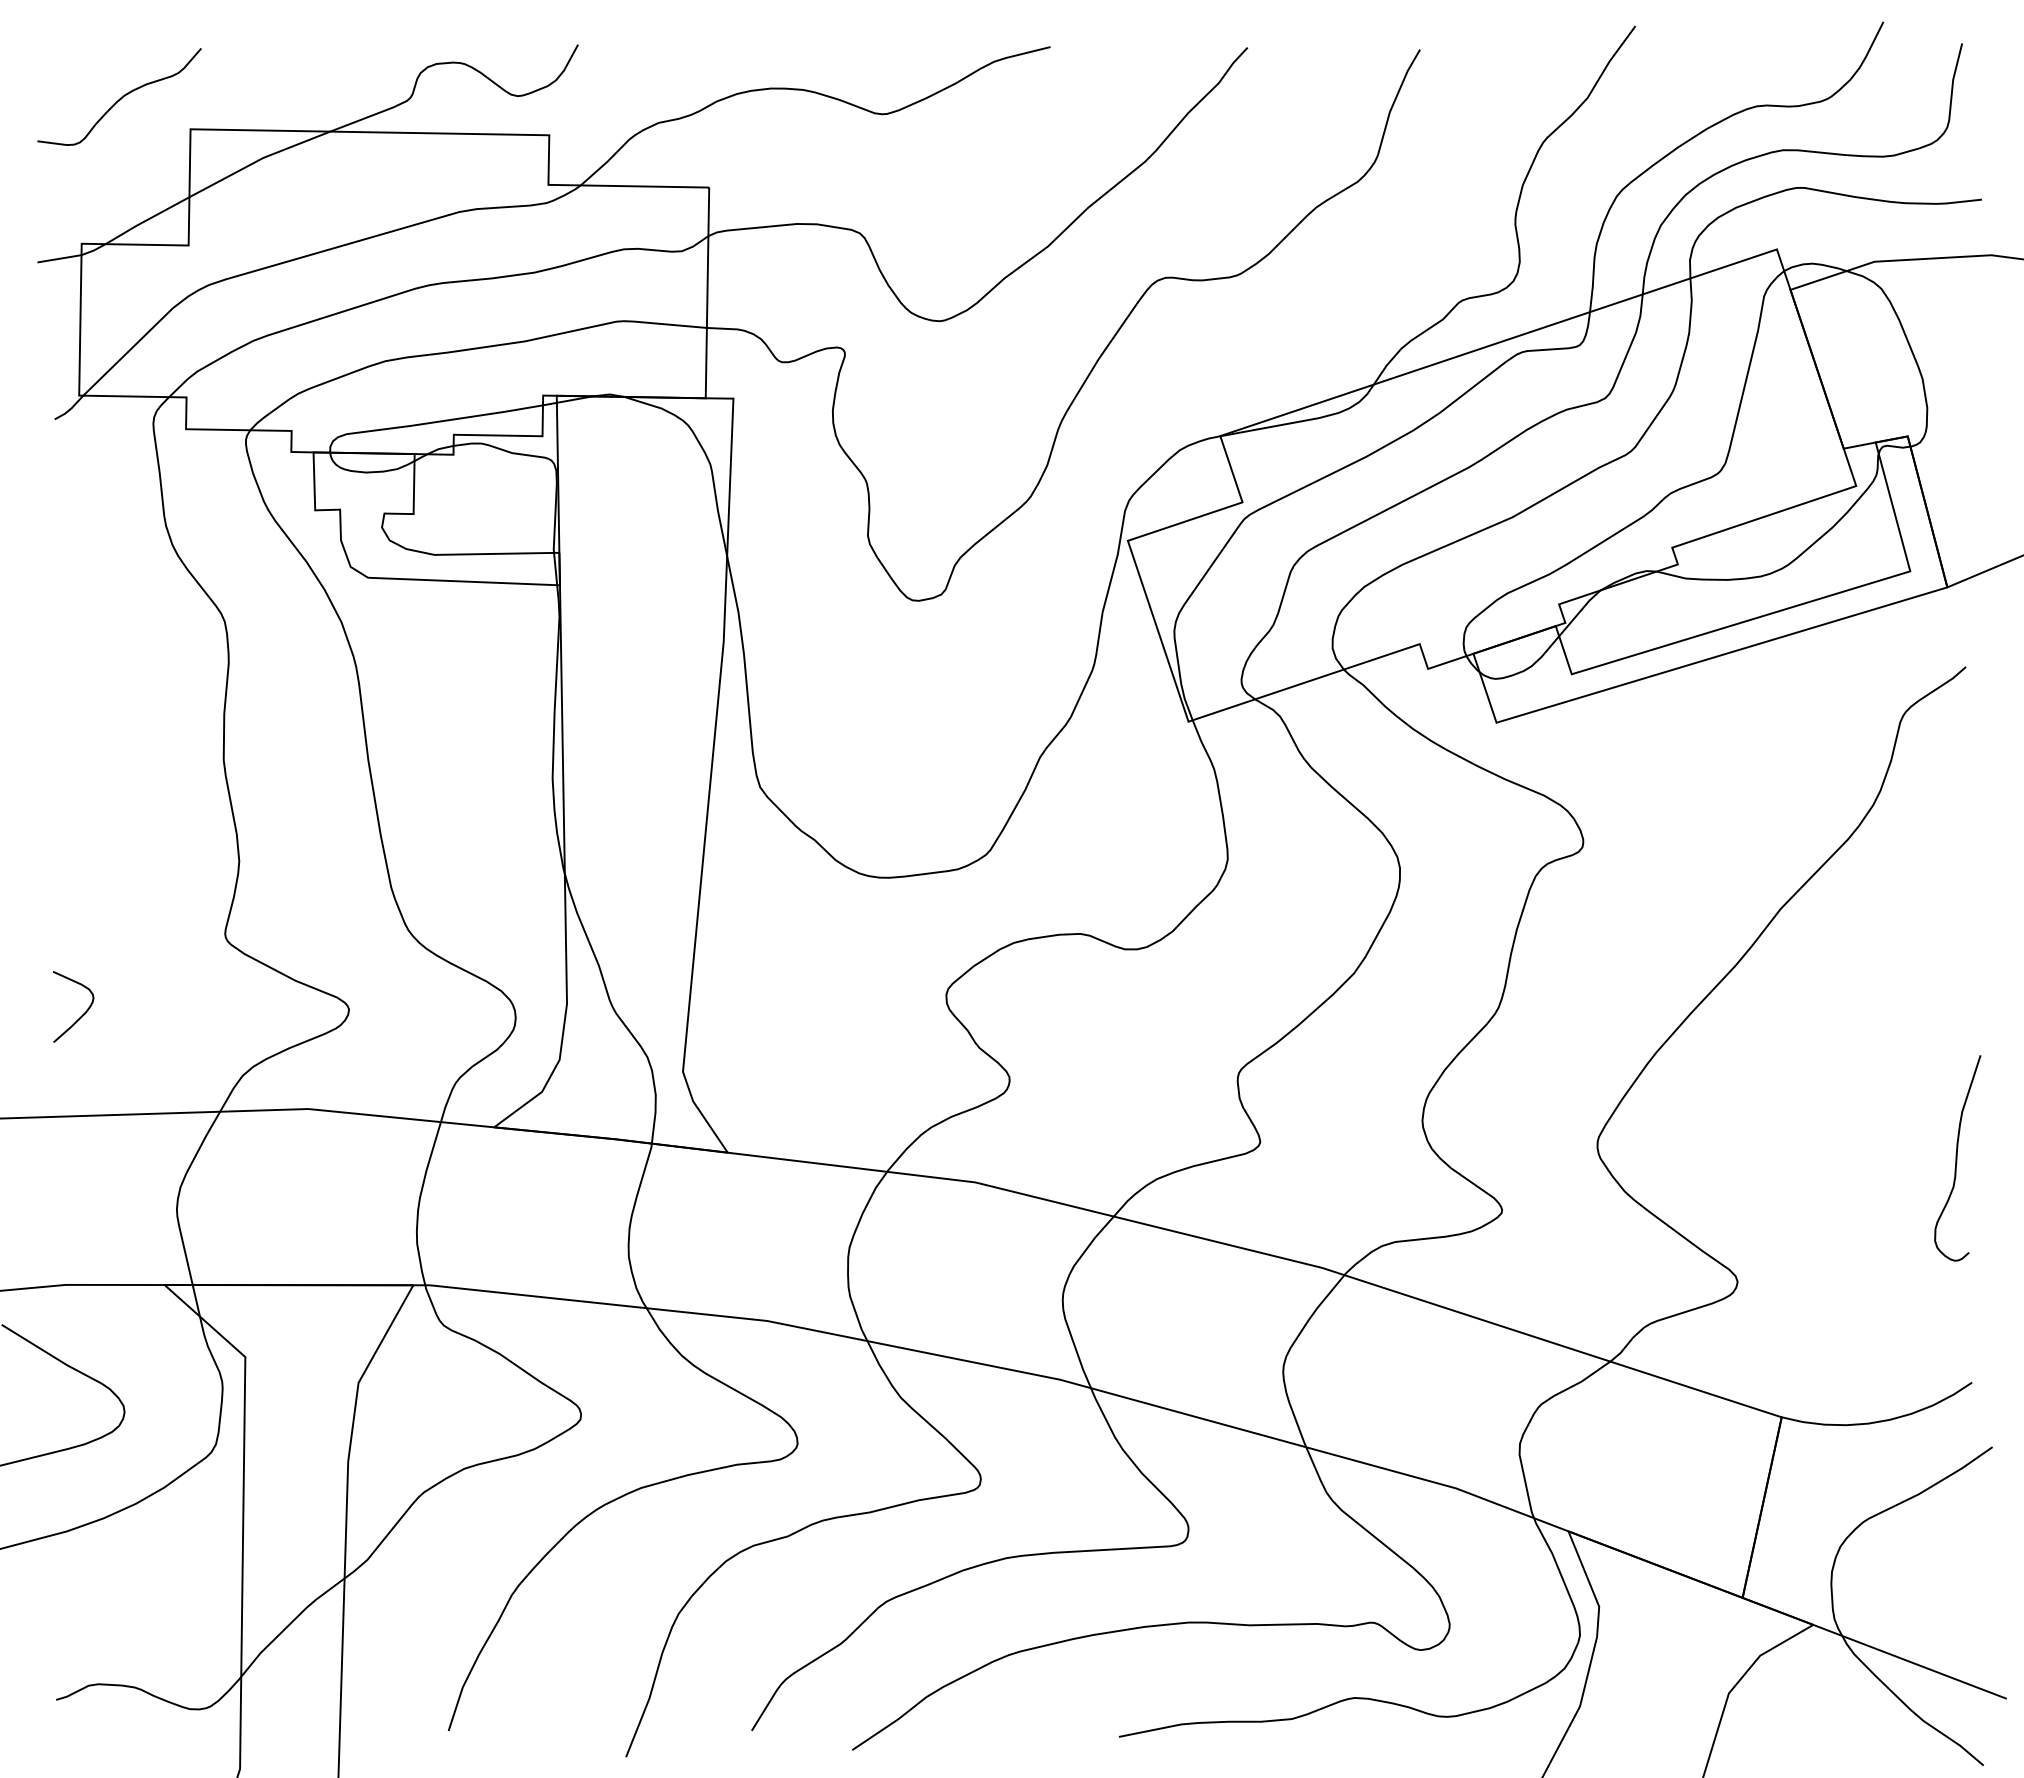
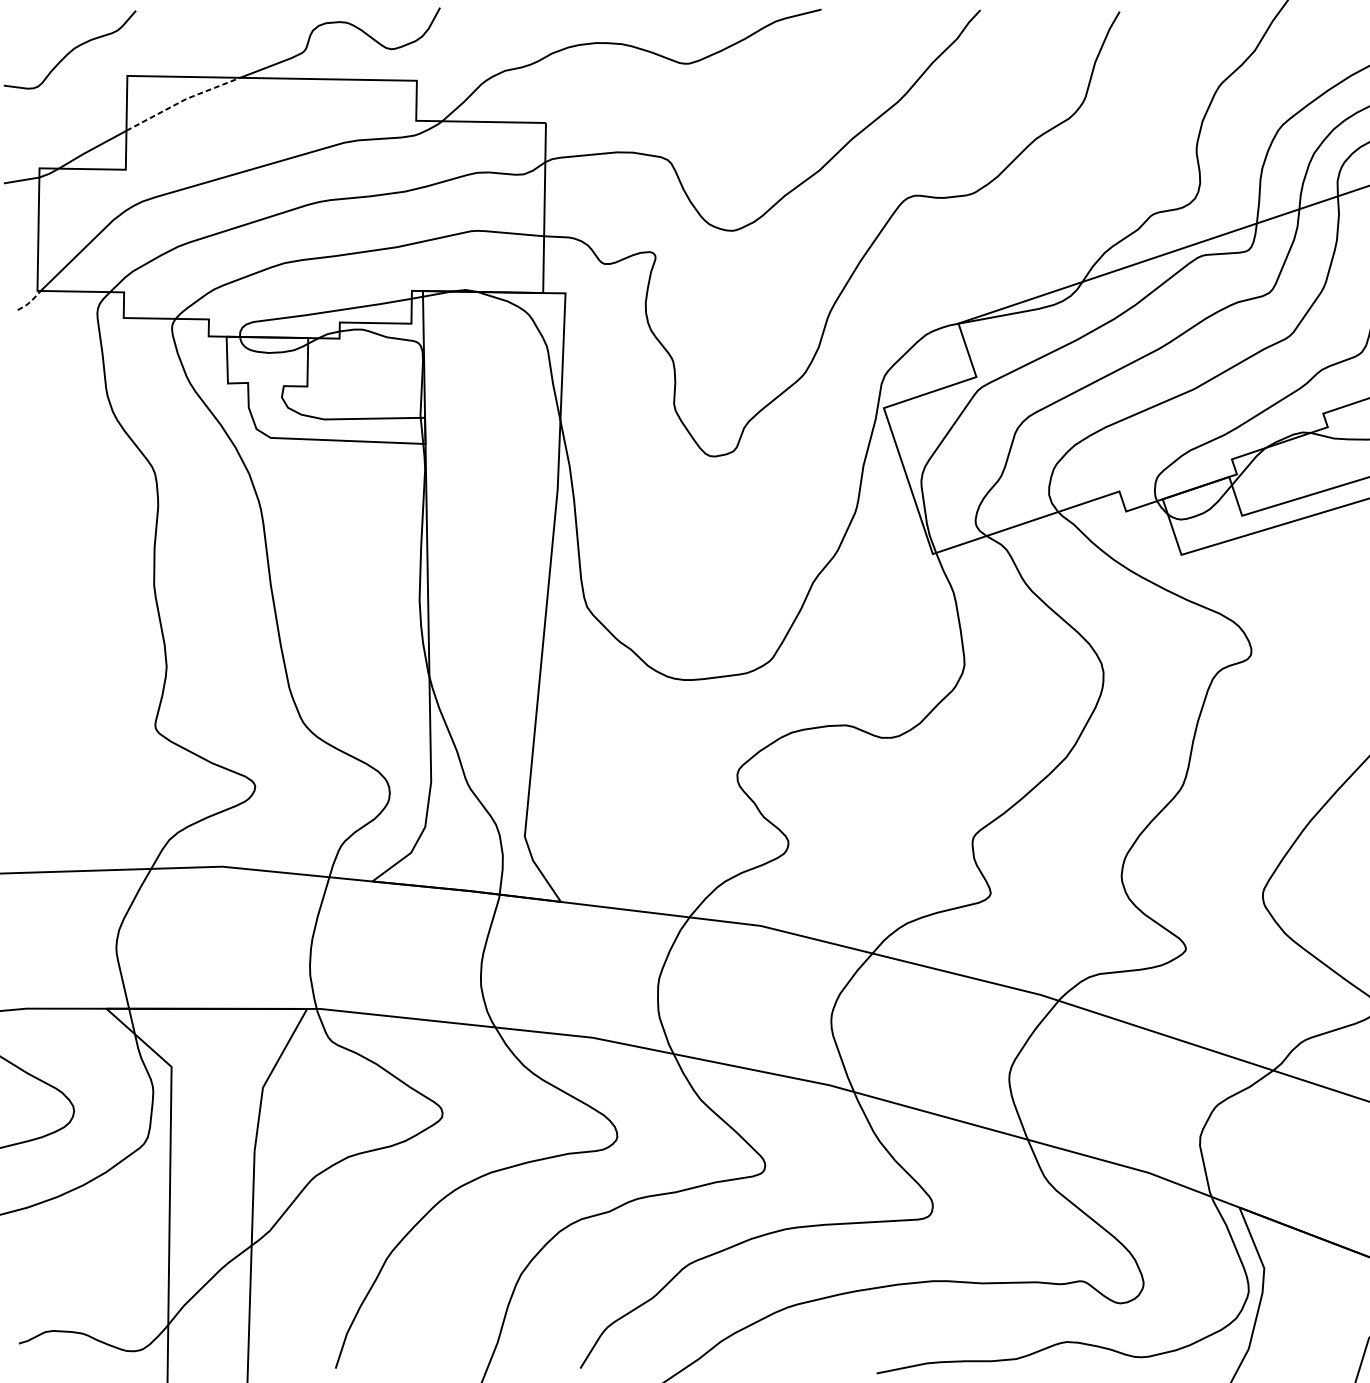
line: (258, 160) -> (182, 101), solid -> dashed
line: (70, 408) -> (30, 301), solid -> dashed
curve: (82, 1014) -> (40, 790), removed

